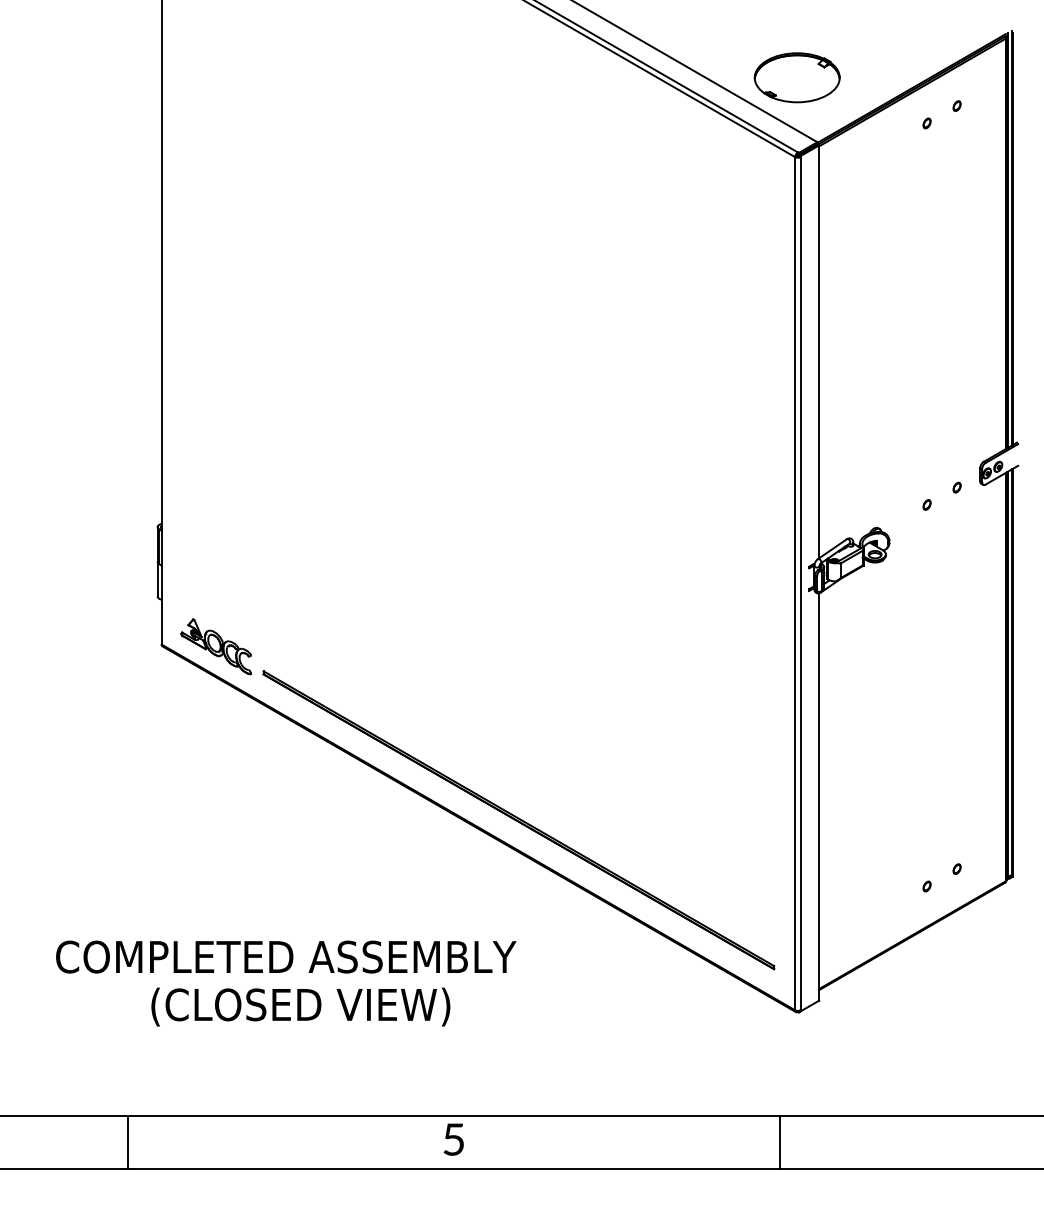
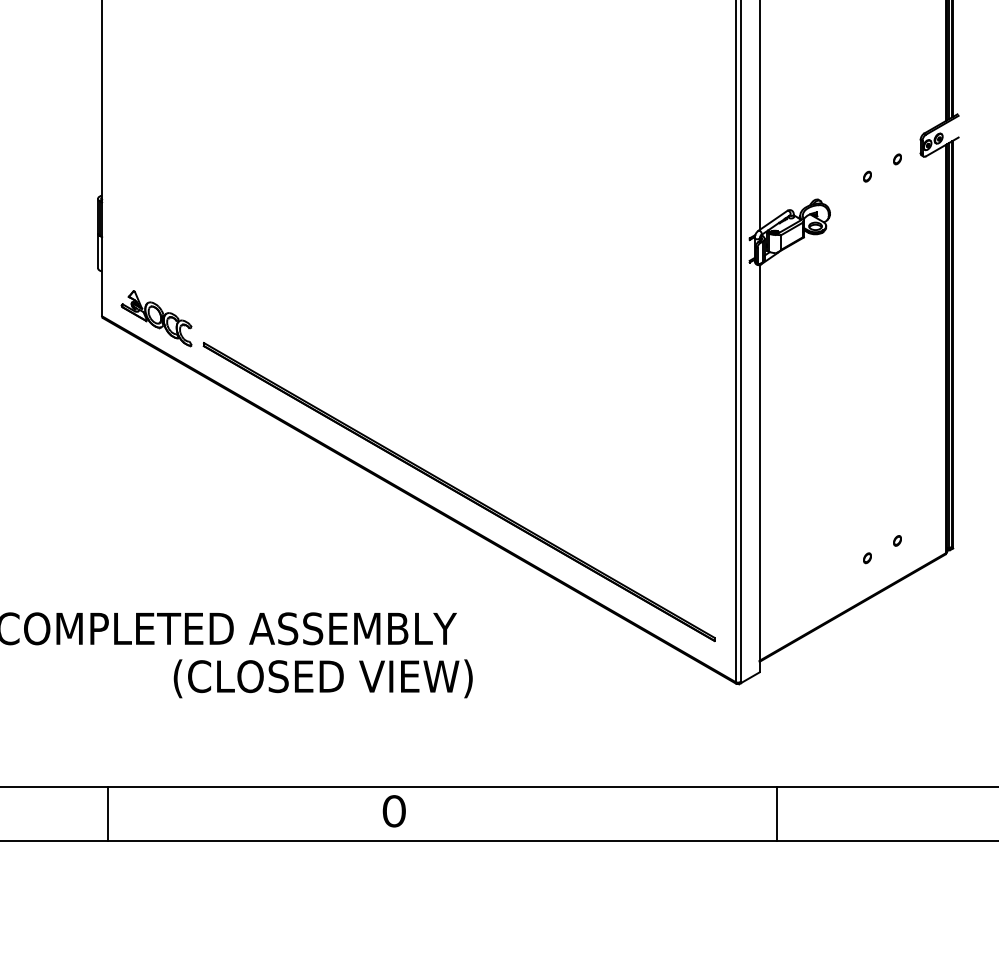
text: (300, 1006) -> (322, 678), moved
text: (453, 1139) -> (393, 811), 5 -> 0
line: (127, 1141) -> (107, 813), moved
line: (779, 1141) -> (776, 813), moved

